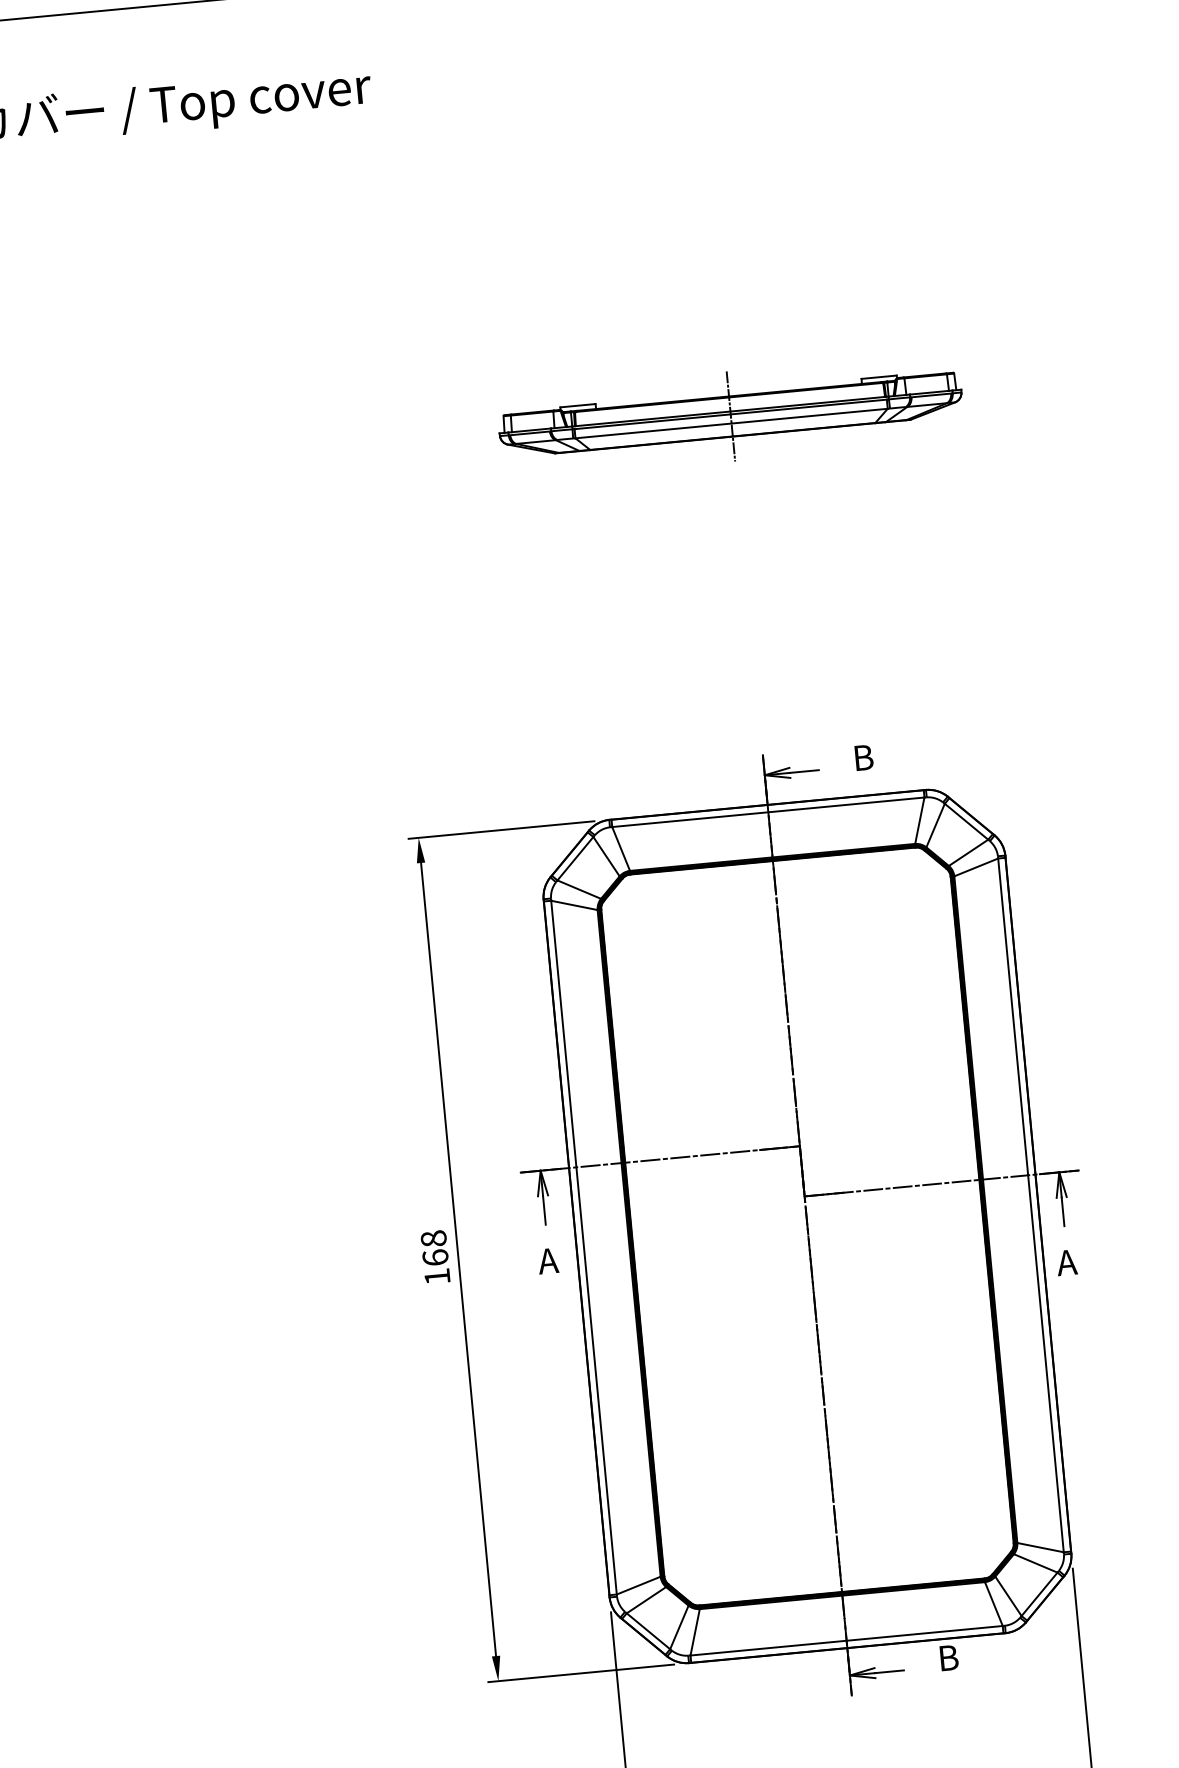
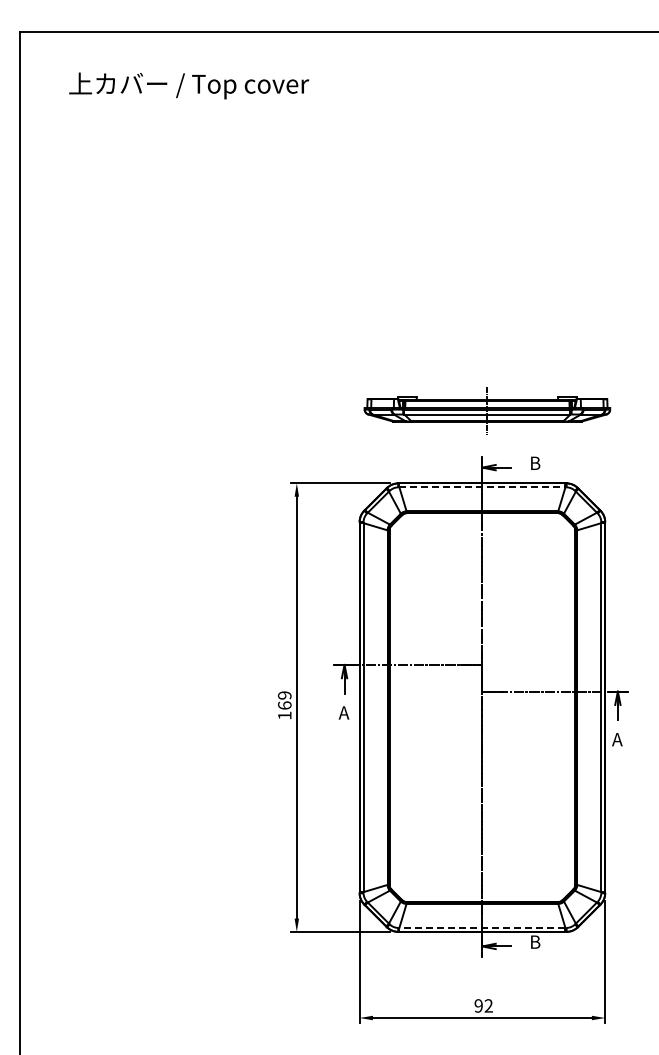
part: (731, 415) -> (487, 410), moved
line: (768, 812) -> (482, 487), solid -> dashed
text: (433, 1238) -> (284, 695), 168 -> 169
line: (844, 1640) -> (481, 927), solid -> dashed

